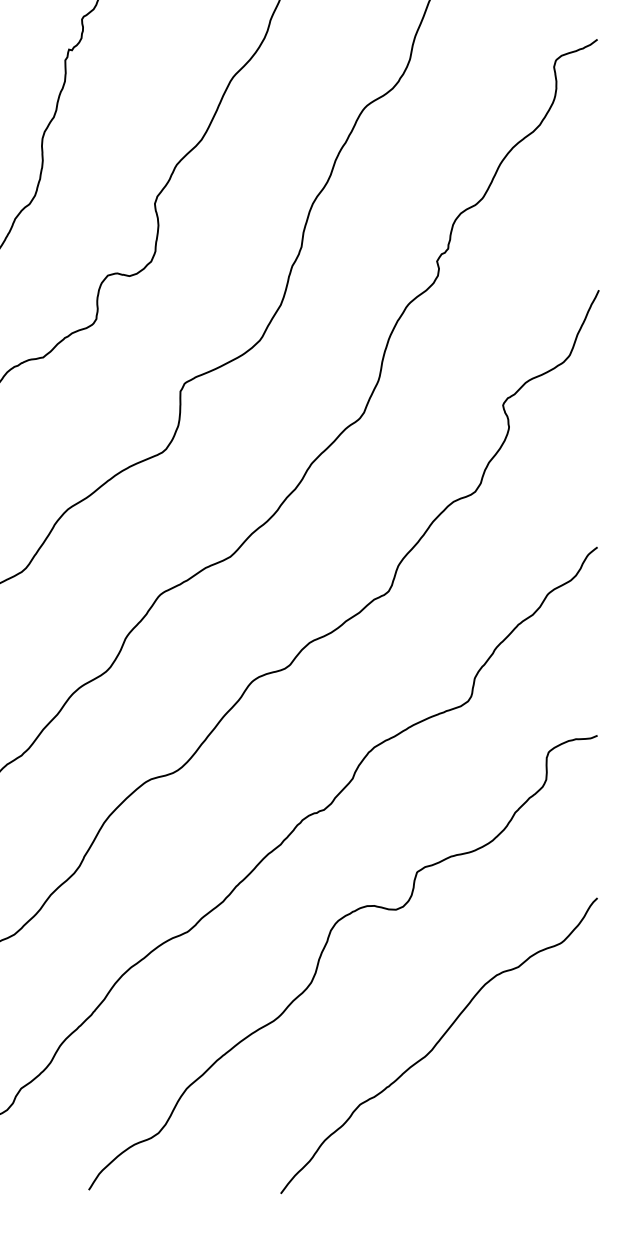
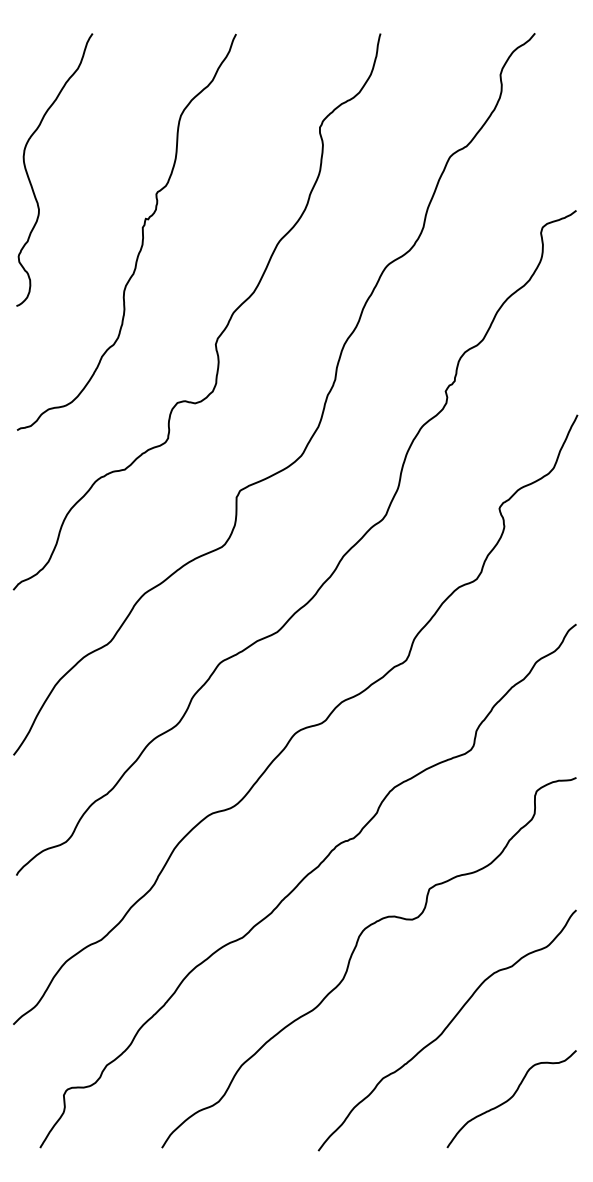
curve: (517, 1129) -> (511, 1098), added

